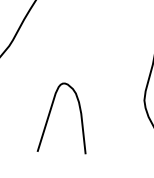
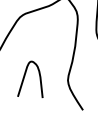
curve: (52, 112) -> (25, 76), moved

